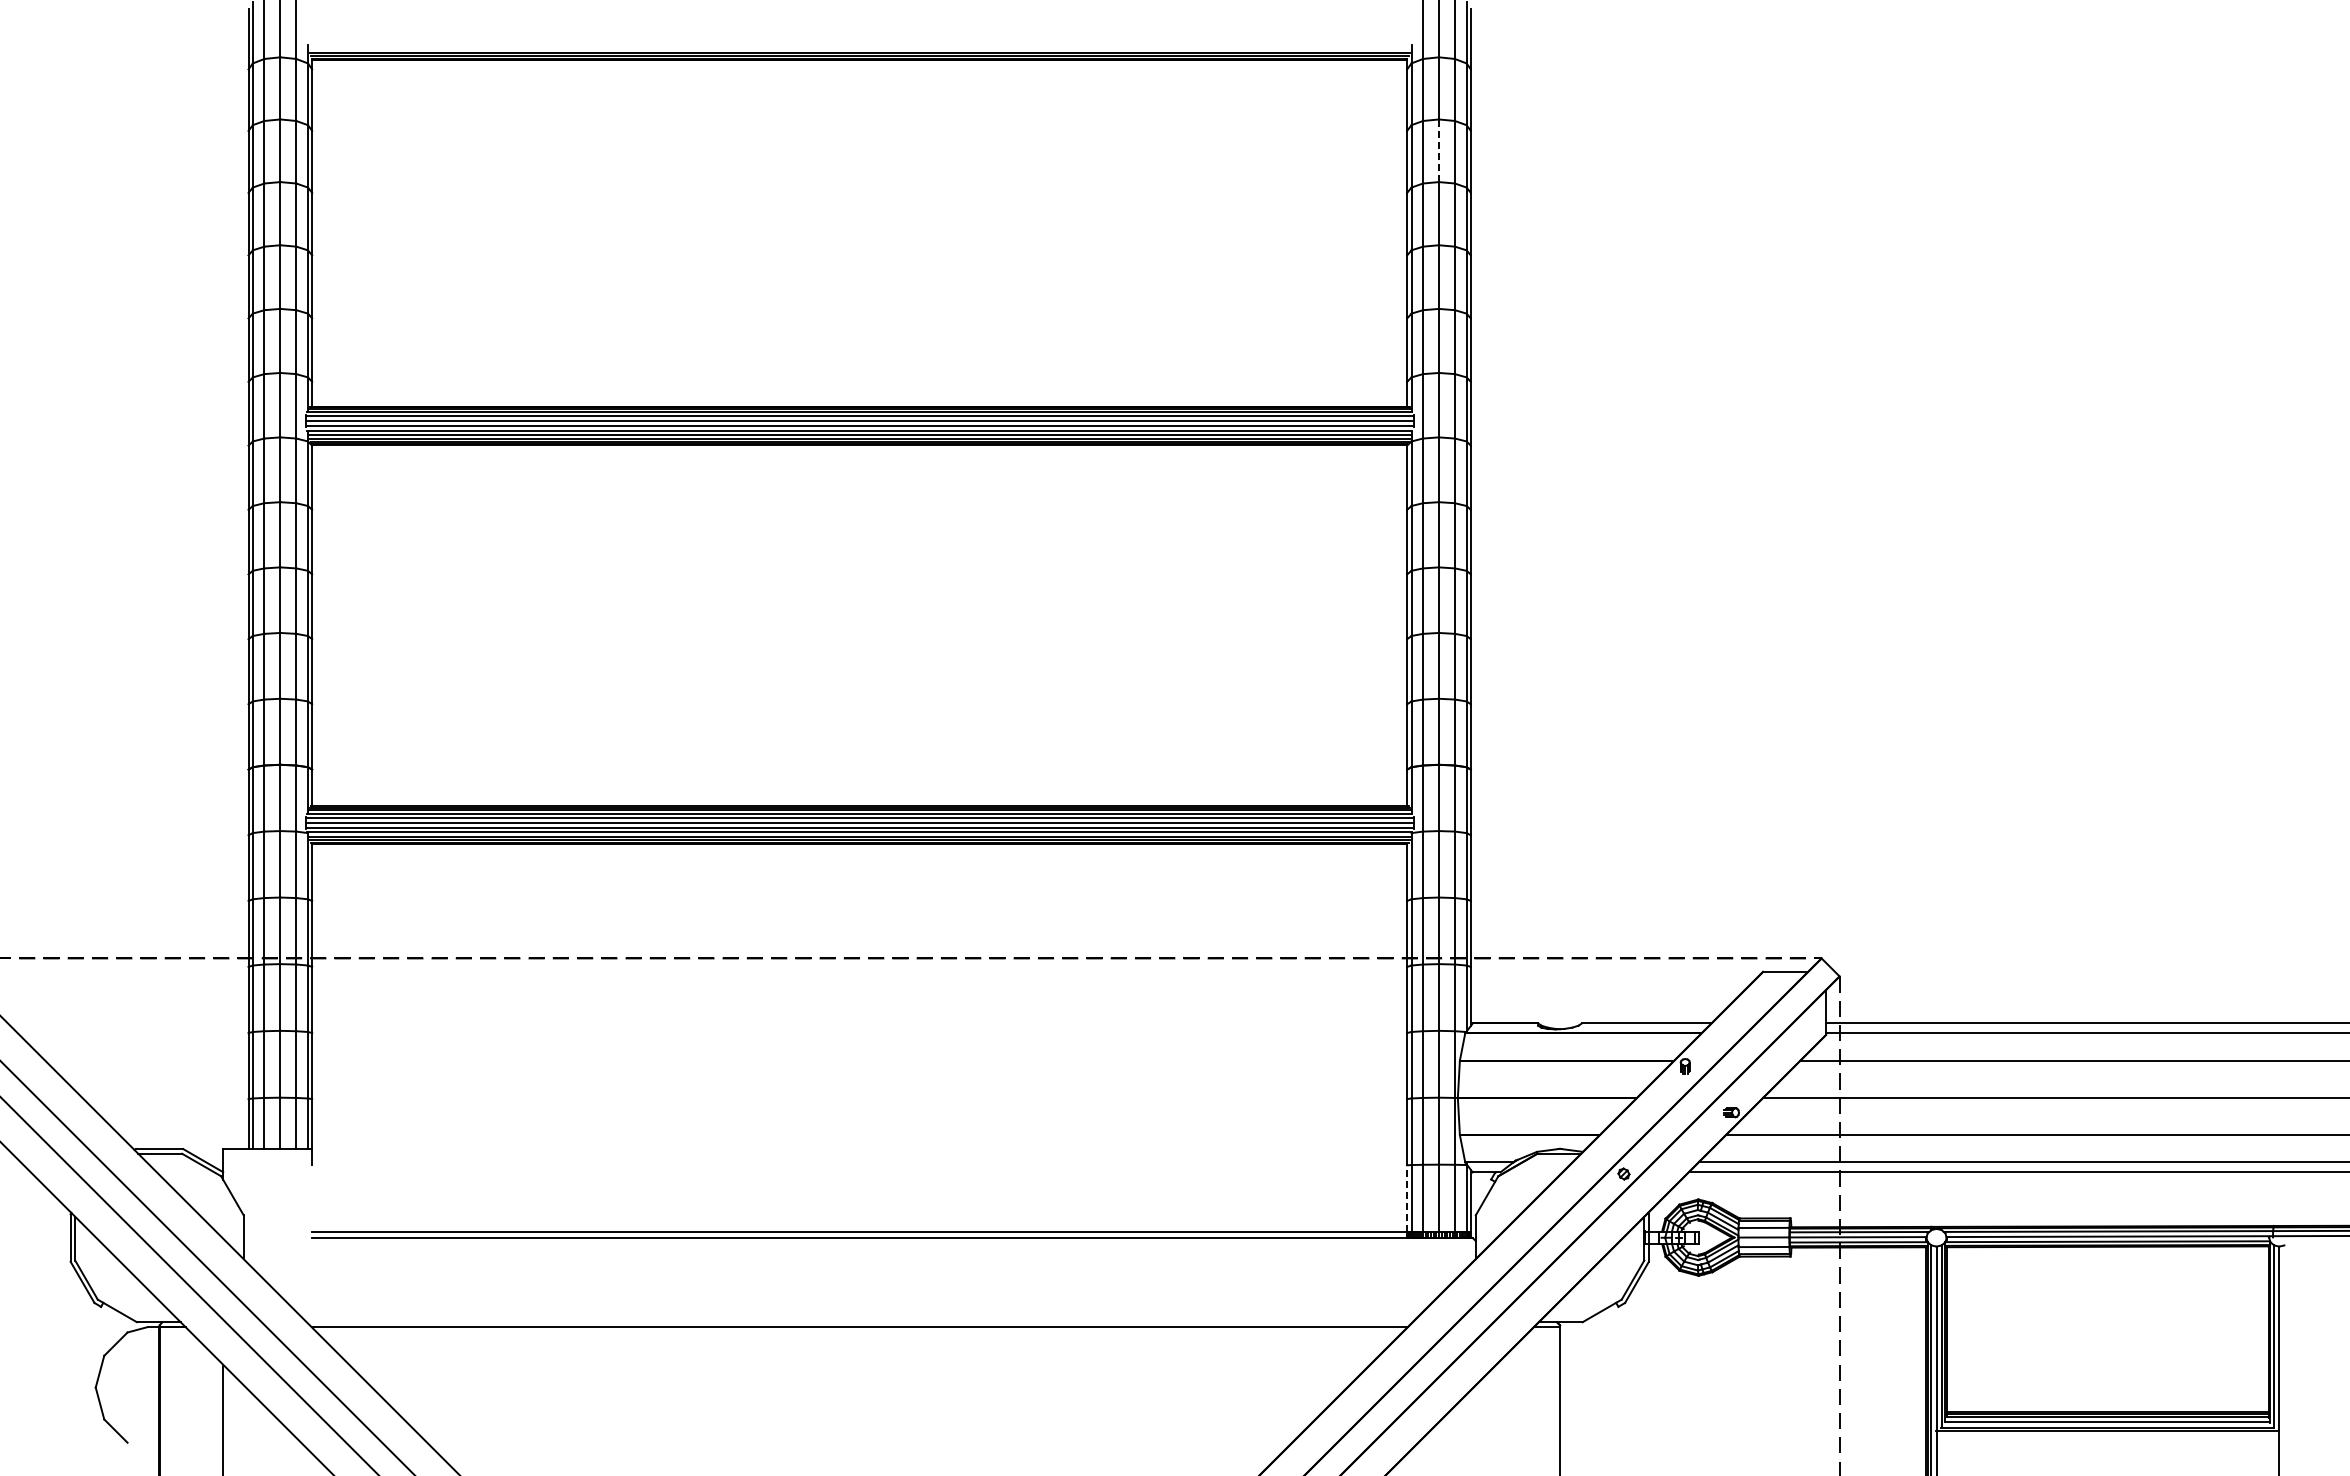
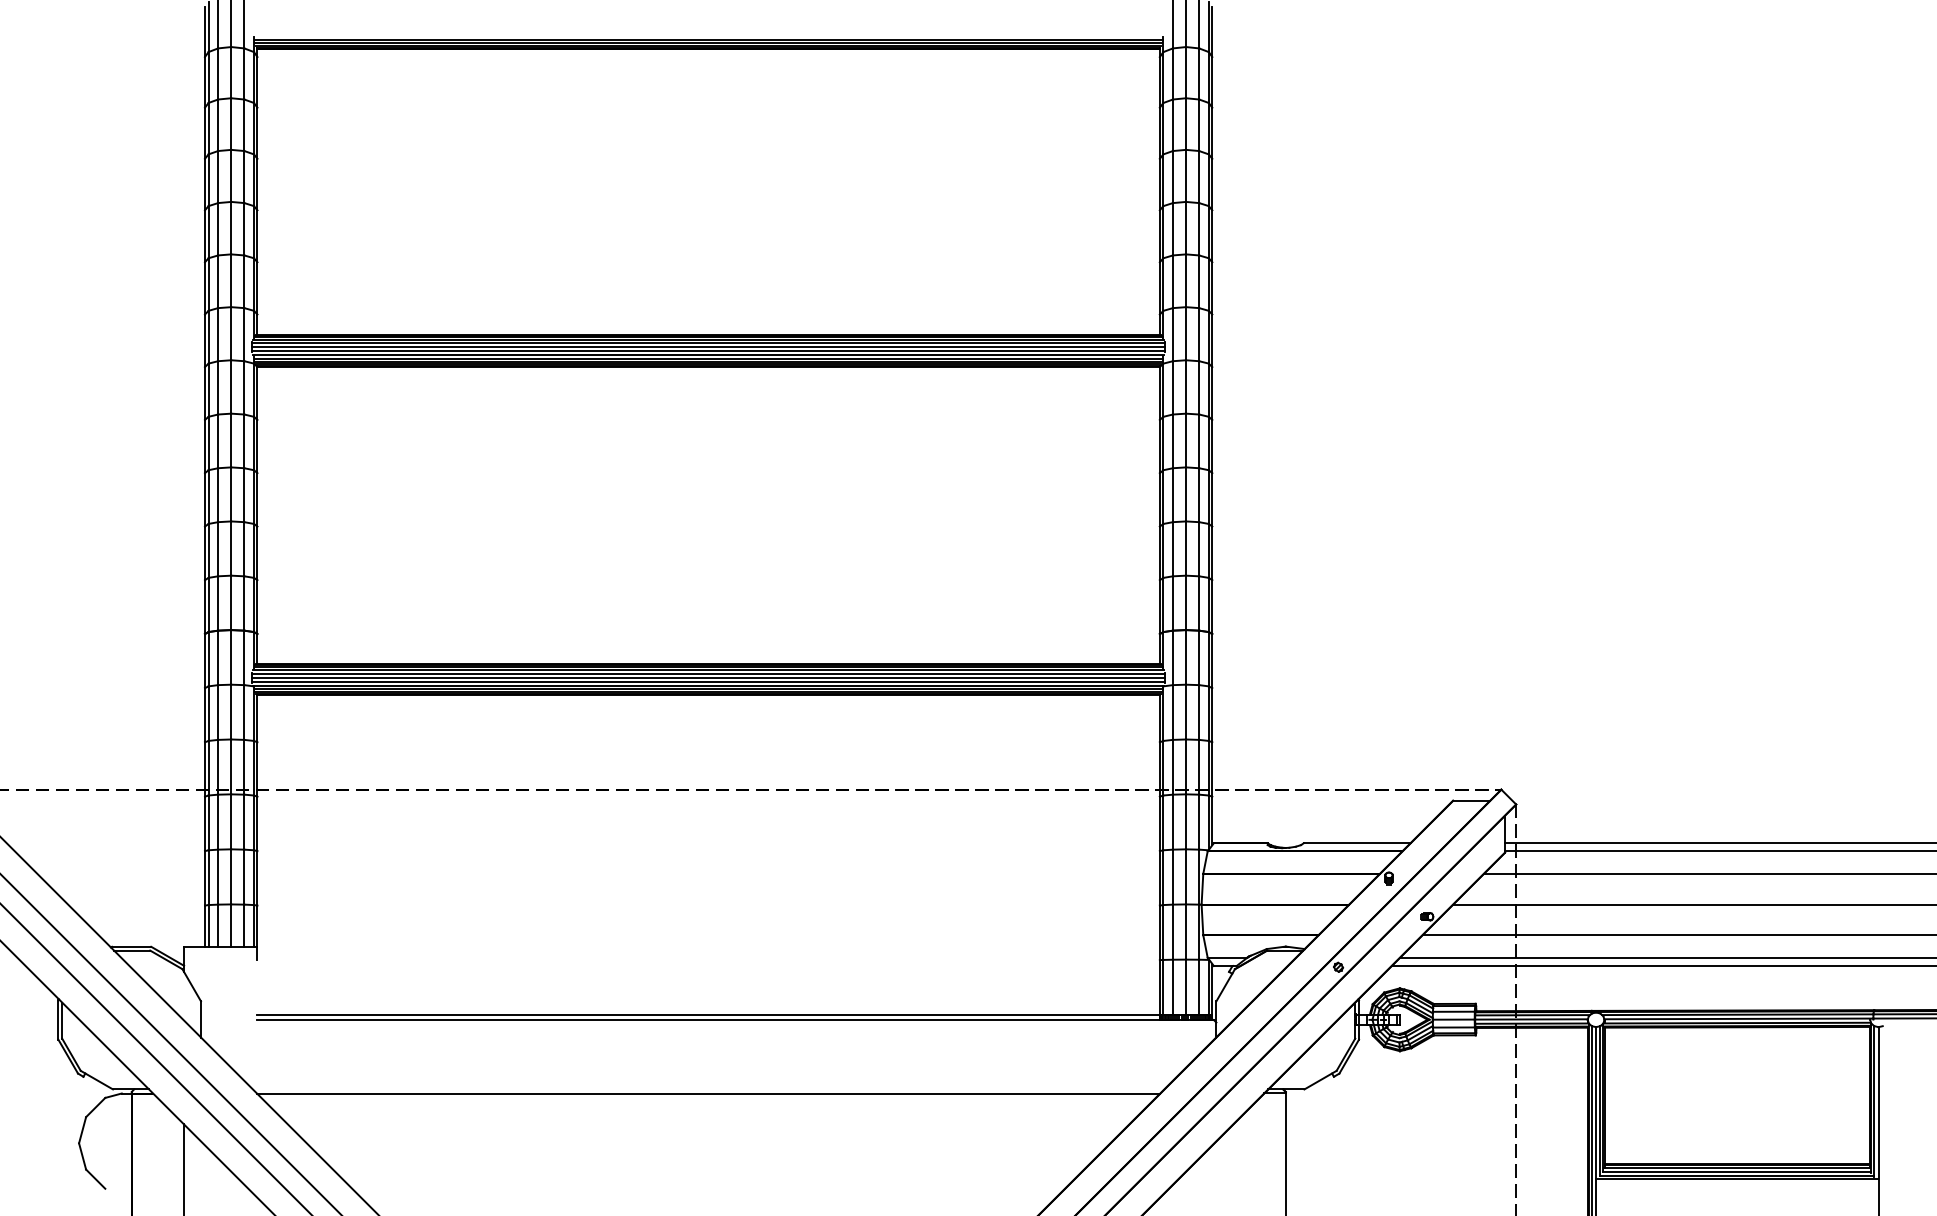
line: (859, 48) -> (708, 39), added
line: (1439, 150) -> (1186, 123), dashed -> solid
line: (1407, 1197) -> (1160, 986), dashed -> solid

